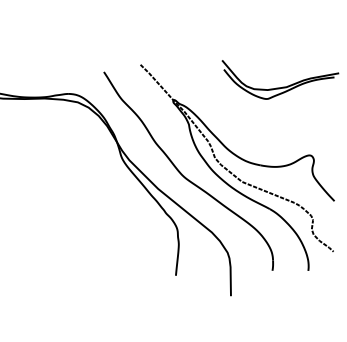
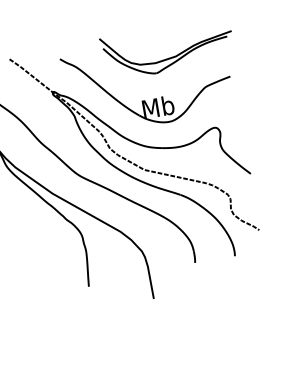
part: (261, 120) -> (154, 98), added

